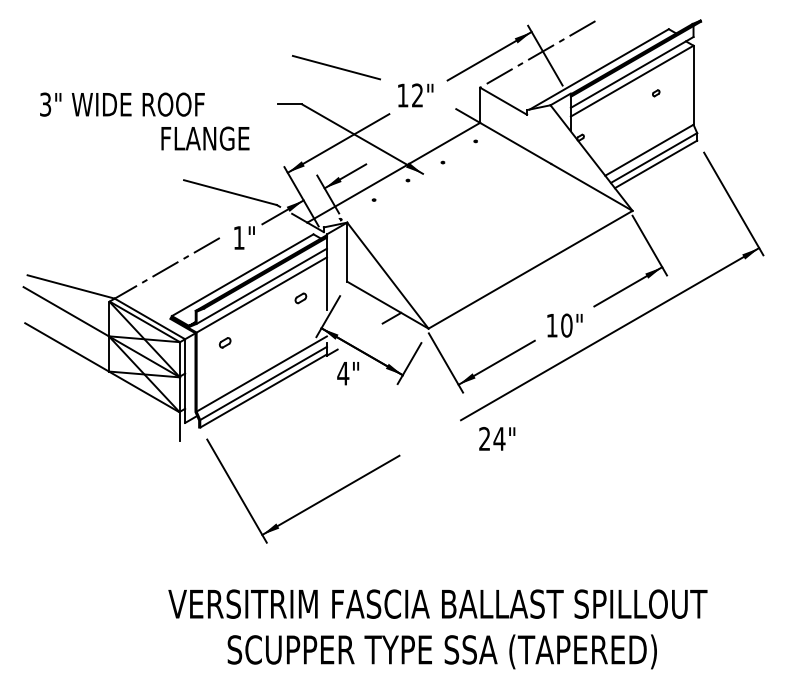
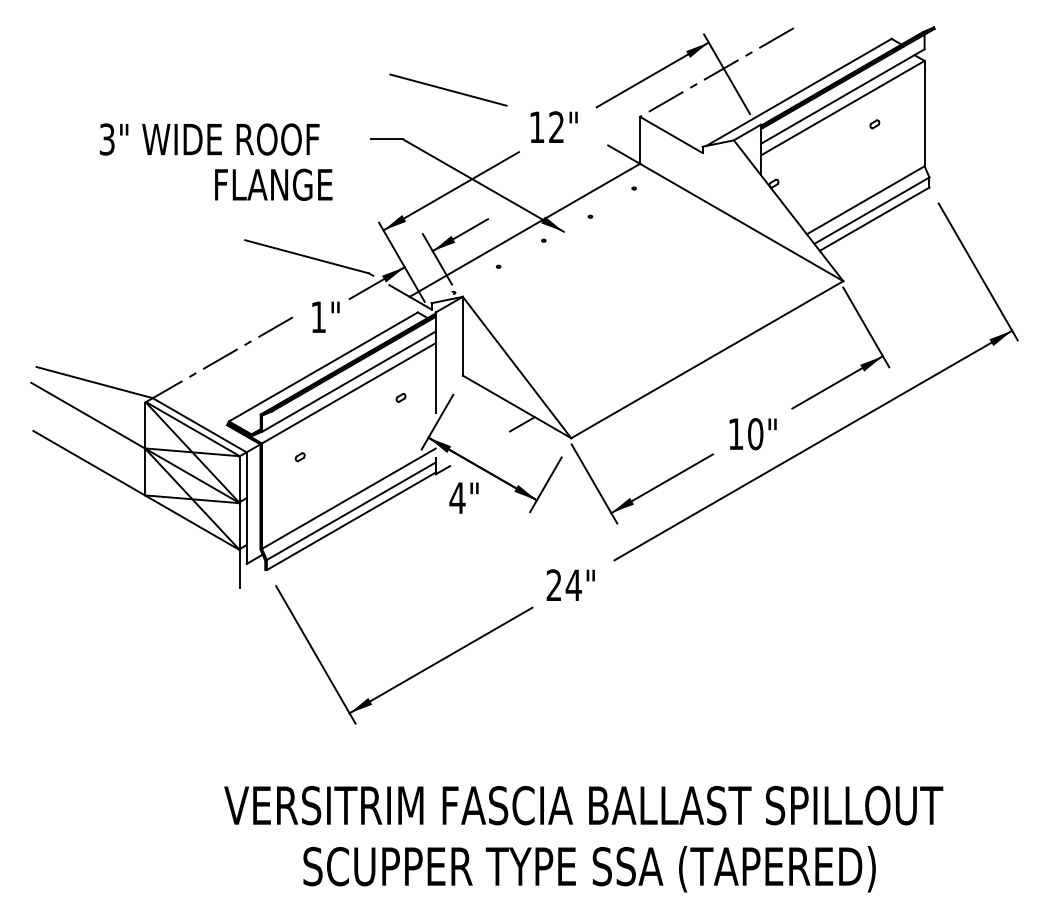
text: (122, 104) -> (209, 139), moved
part: (300, 298) -> (400, 397), size x0.62
part: (225, 342) -> (300, 456), size x0.62
text: (497, 438) -> (571, 584), moved

